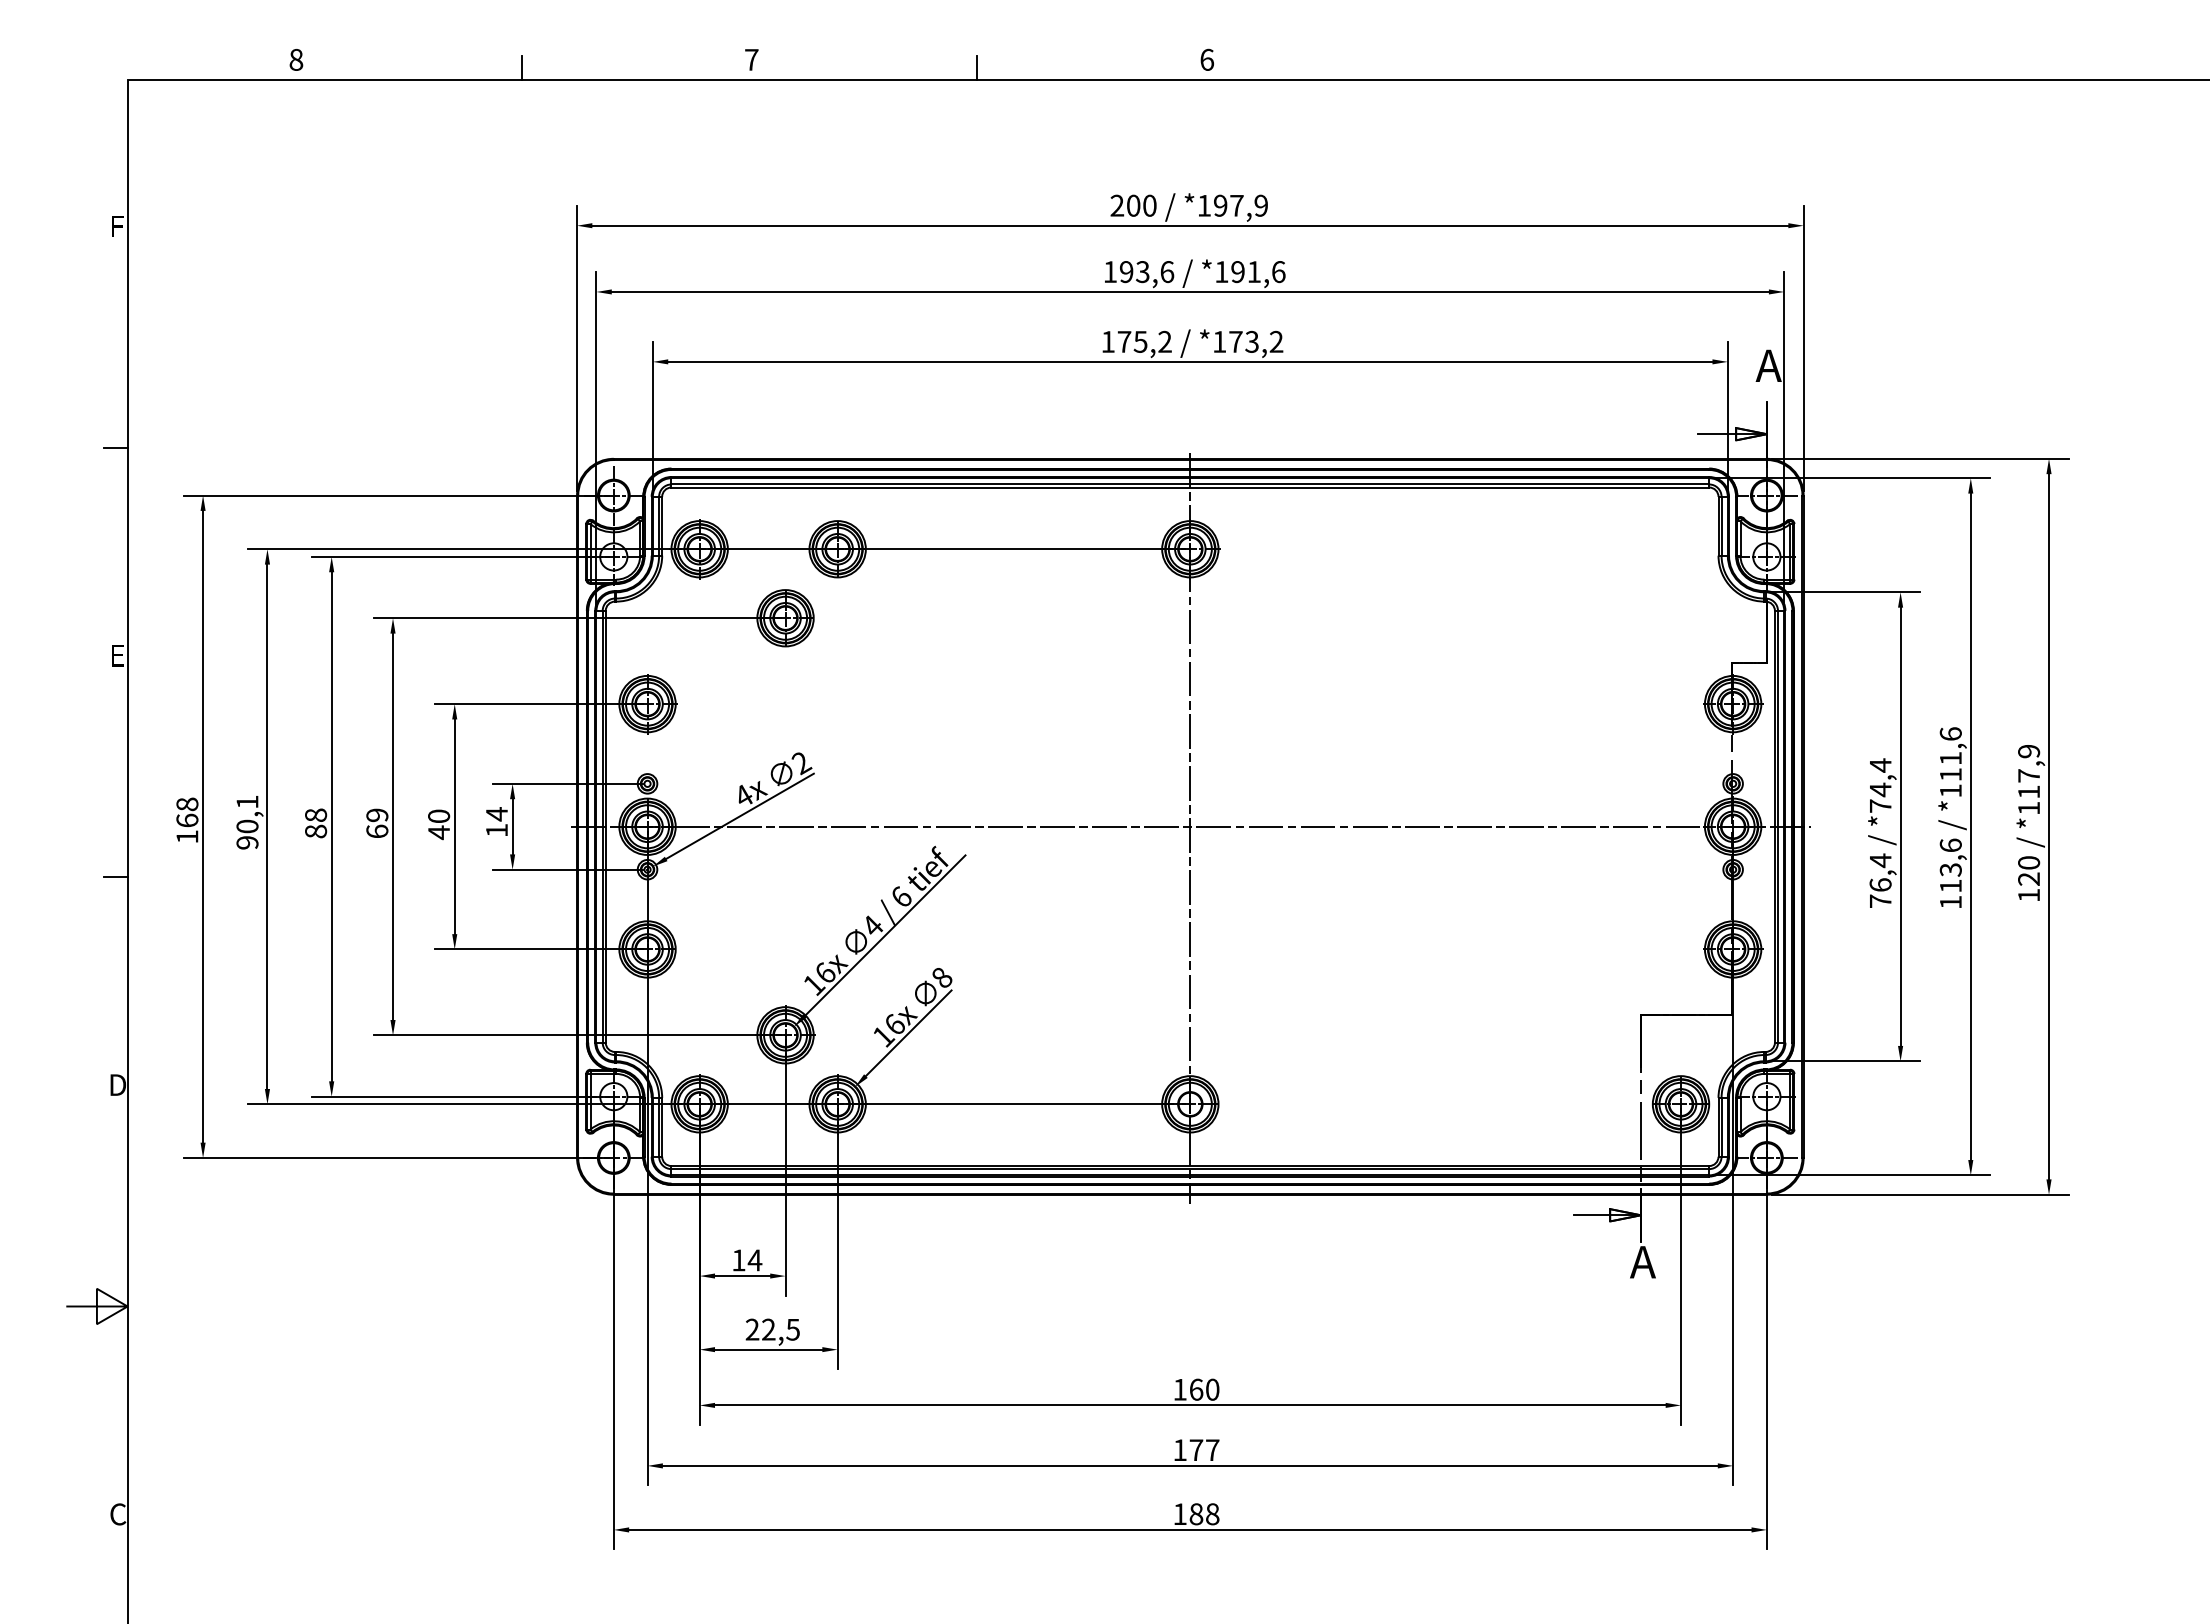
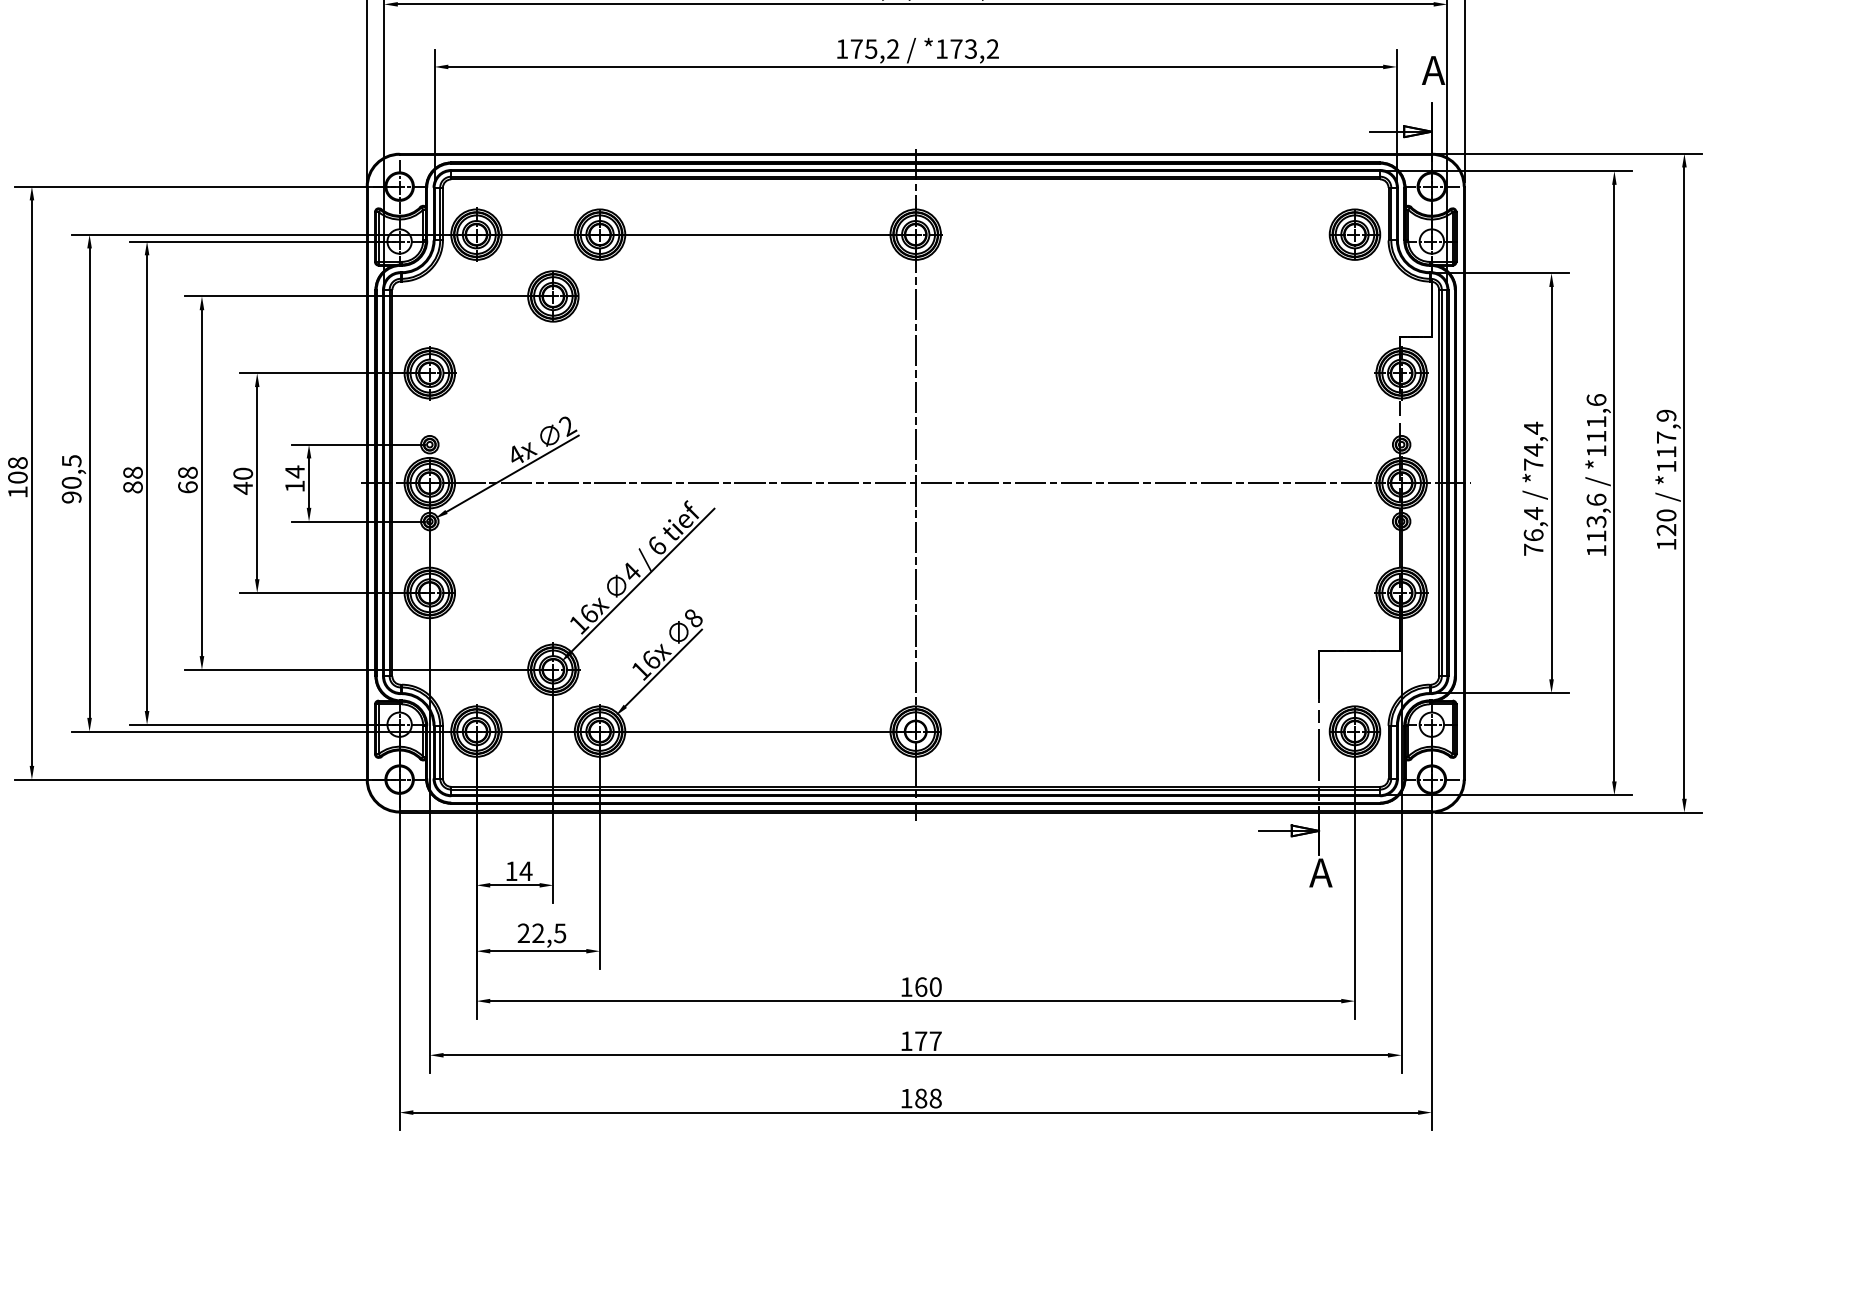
part: (1681, 549) -> (1355, 234), added
text: (247, 802) -> (71, 461), 90,1 -> 90,5
text: (377, 815) -> (188, 473), 69 -> 68
text: (187, 820) -> (17, 477), 168 -> 108

